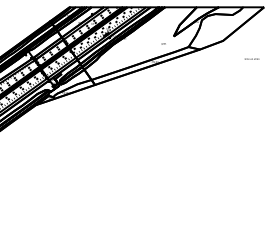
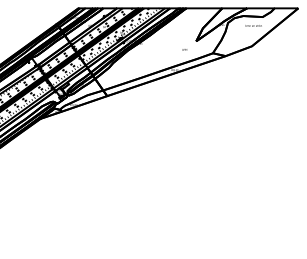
text: (251, 58) -> (253, 25), moved

